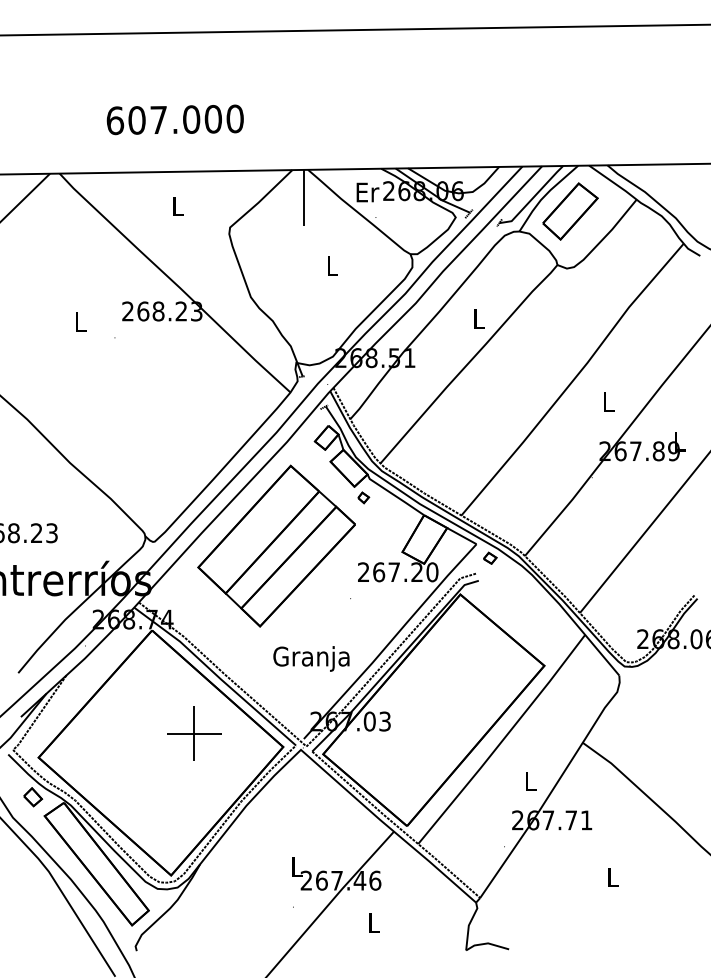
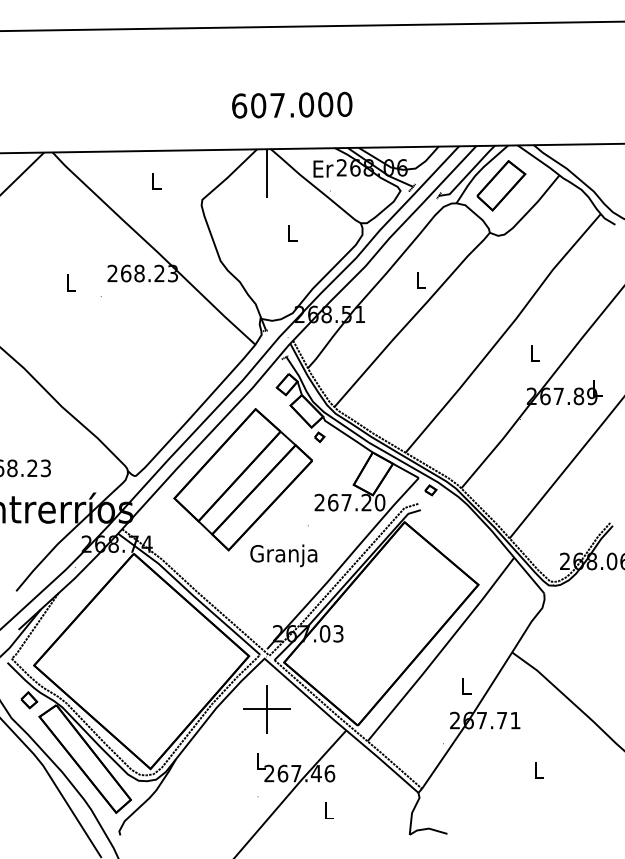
text: (175, 119) -> (292, 104), moved
text: (311, 658) -> (283, 555), moved
part: (193, 733) -> (266, 709), moved

